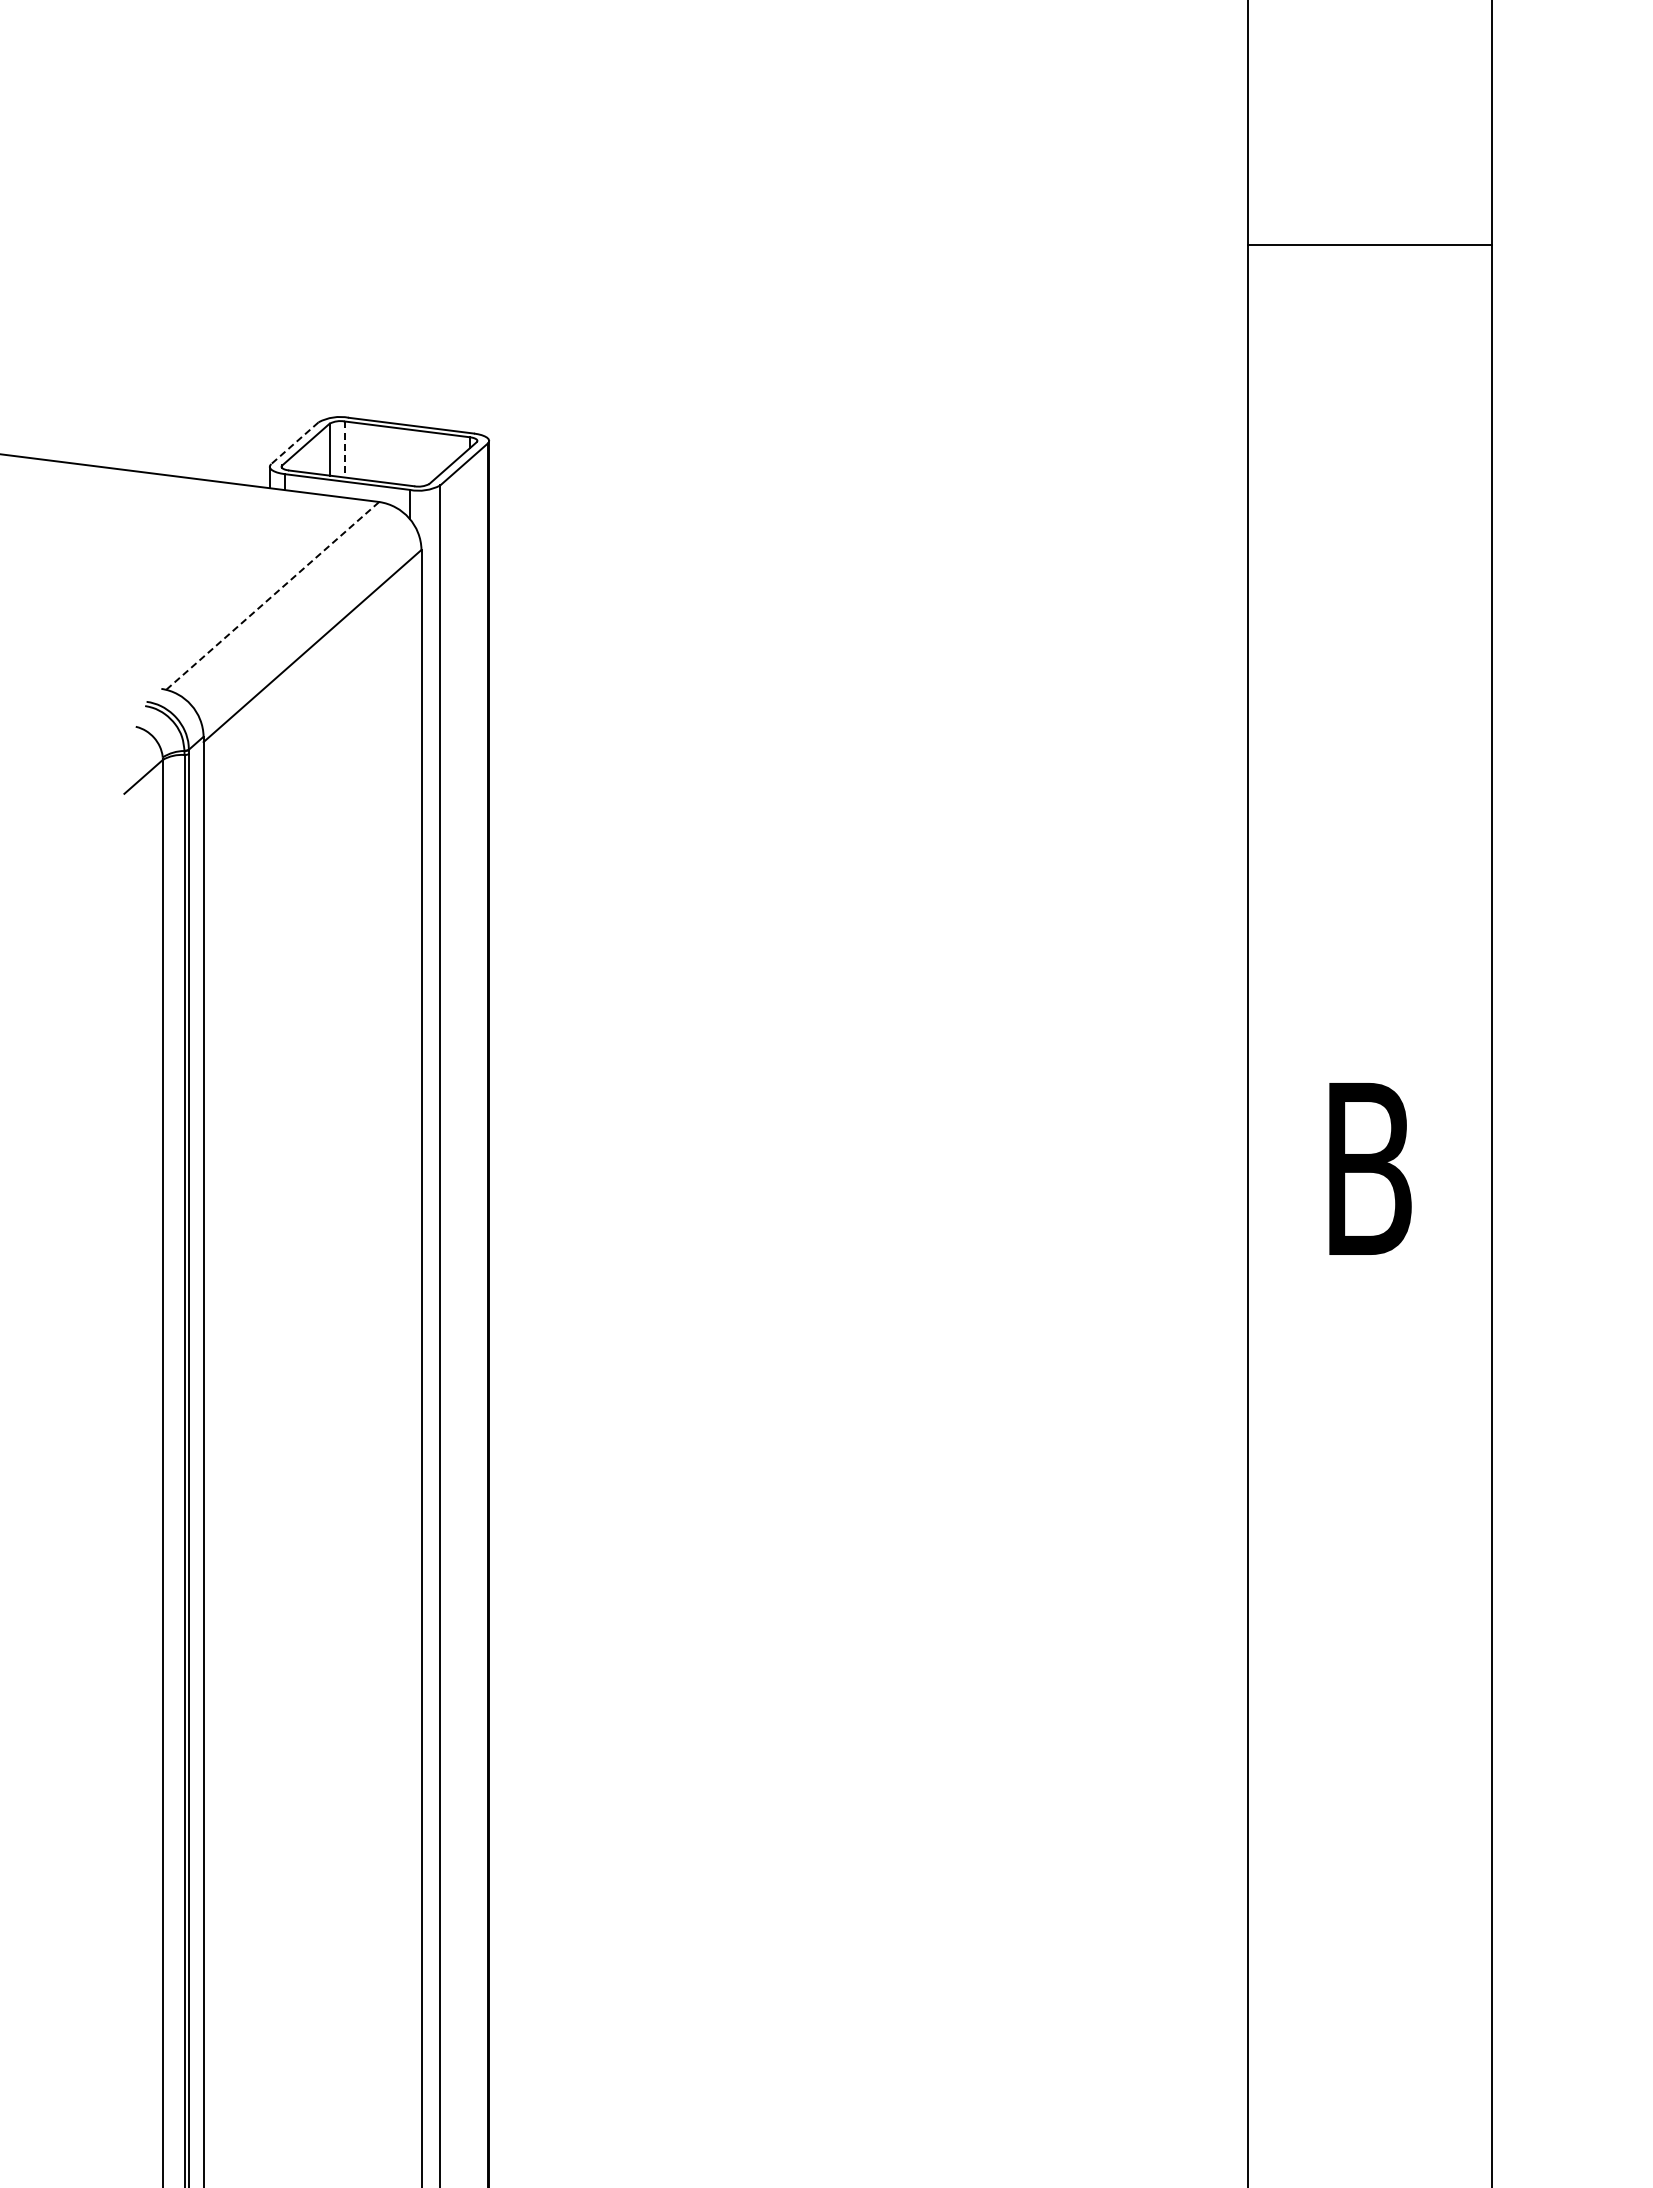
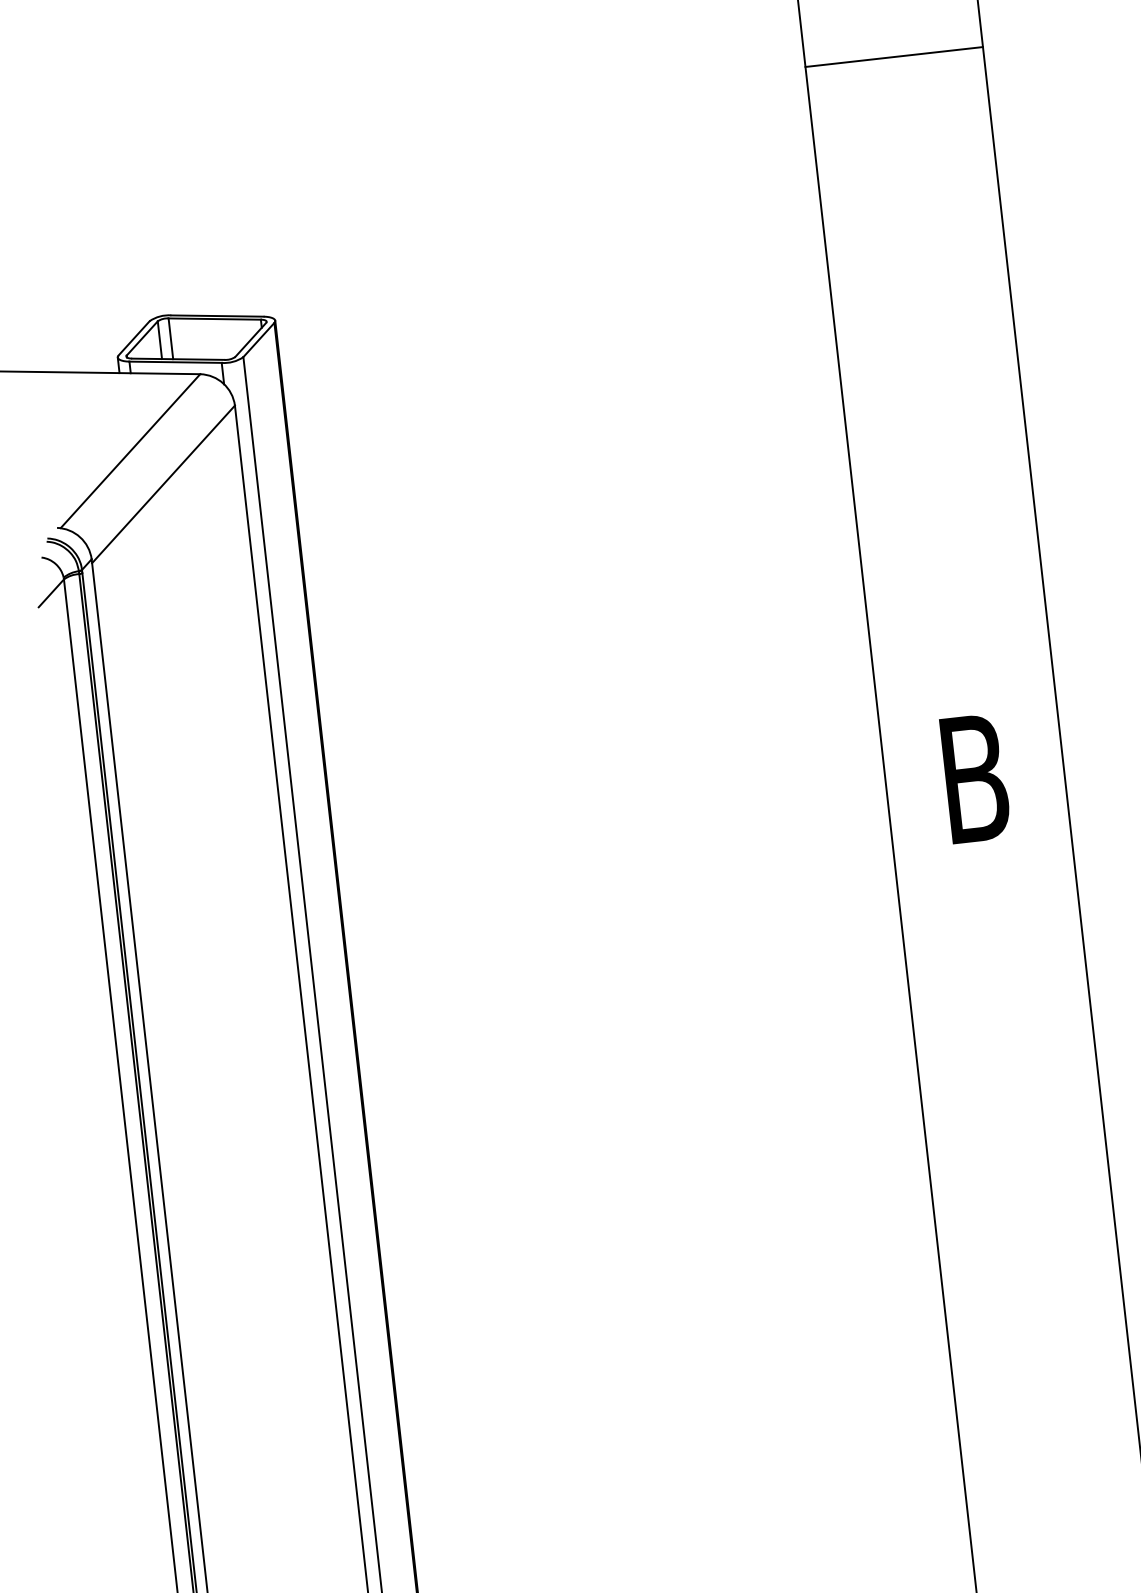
line: (1369, 245) -> (894, 57), moved
line: (294, 443) -> (133, 338), dashed -> solid
line: (344, 449) -> (170, 338), dashed -> solid
line: (272, 595) -> (130, 450), dashed -> solid

